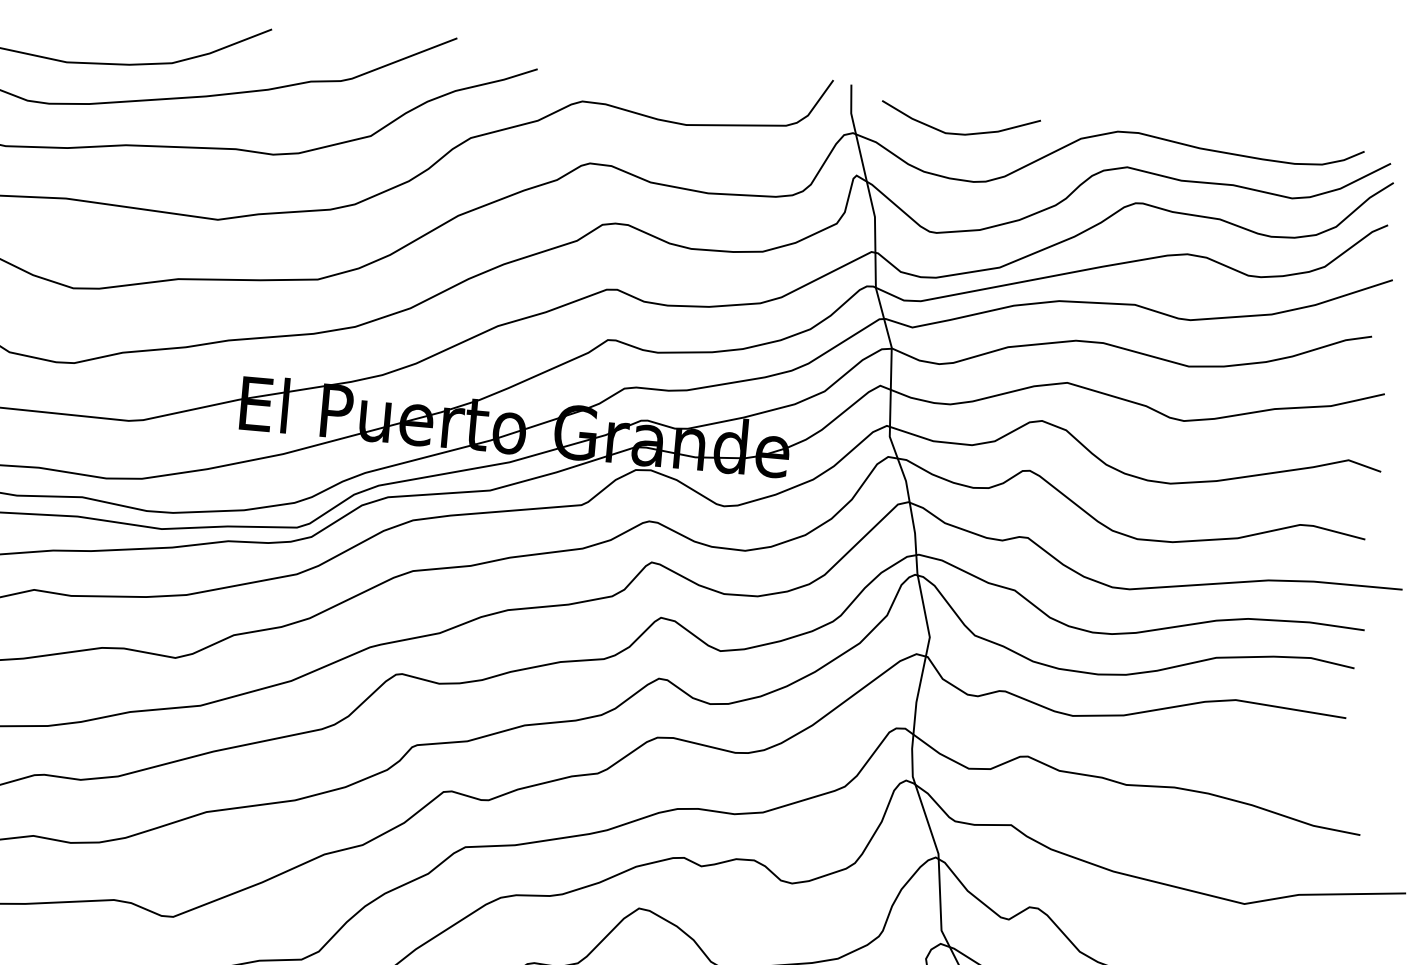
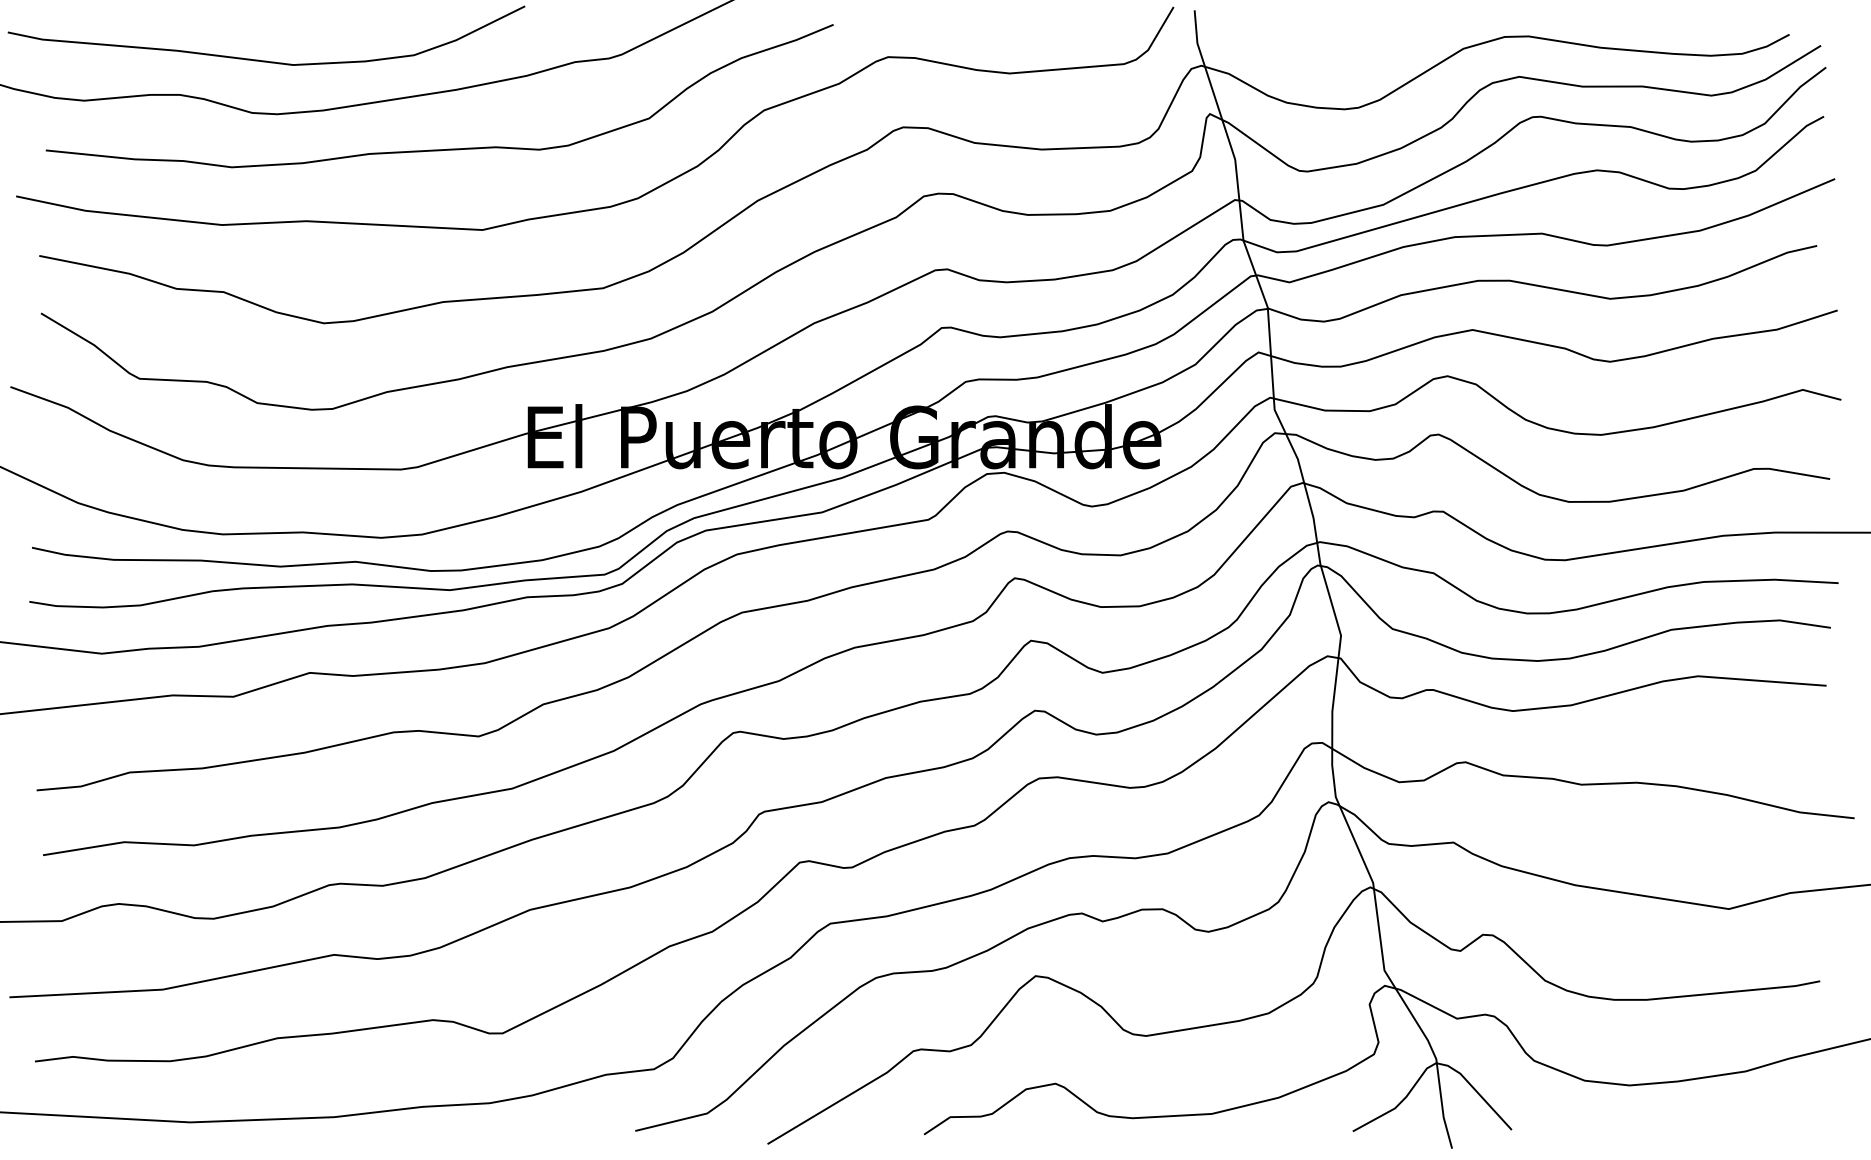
curve: (959, 133) -> (1323, 55), removed

